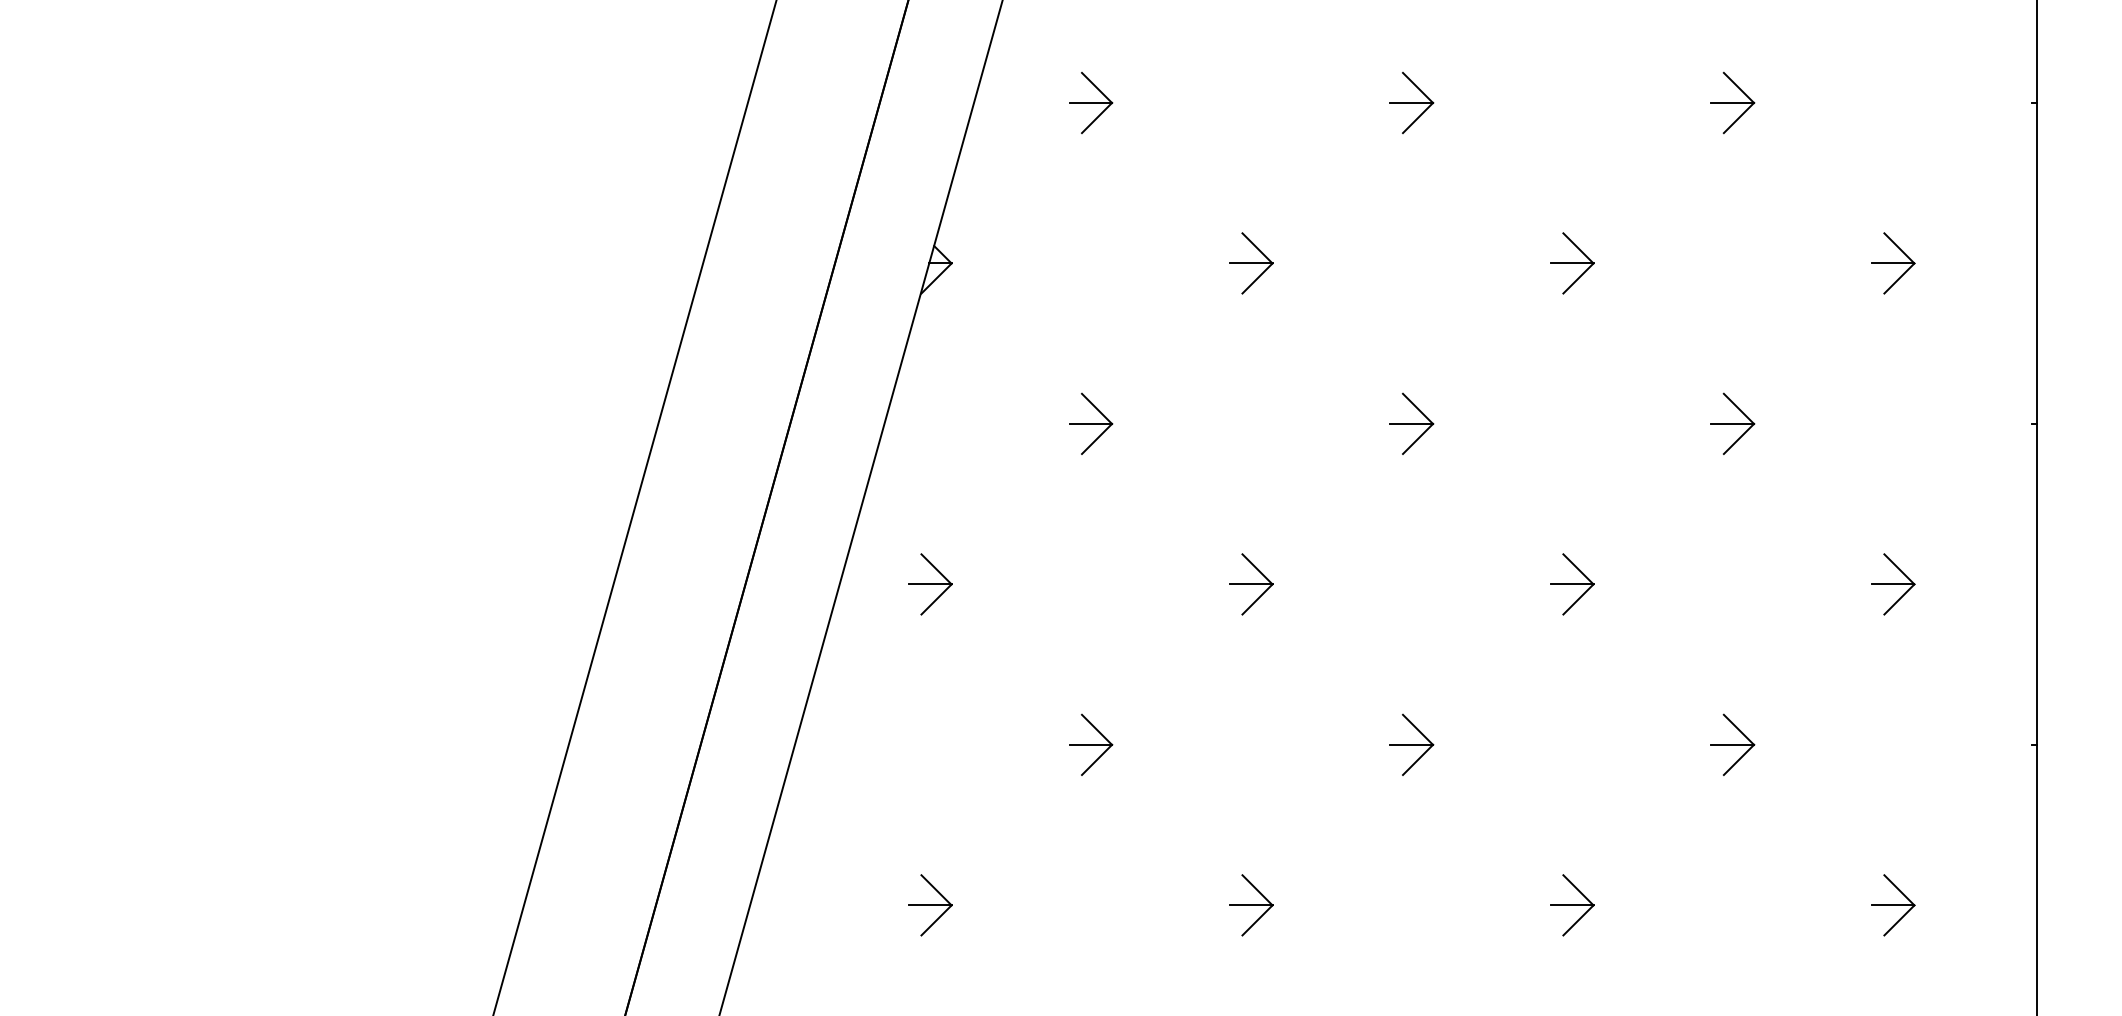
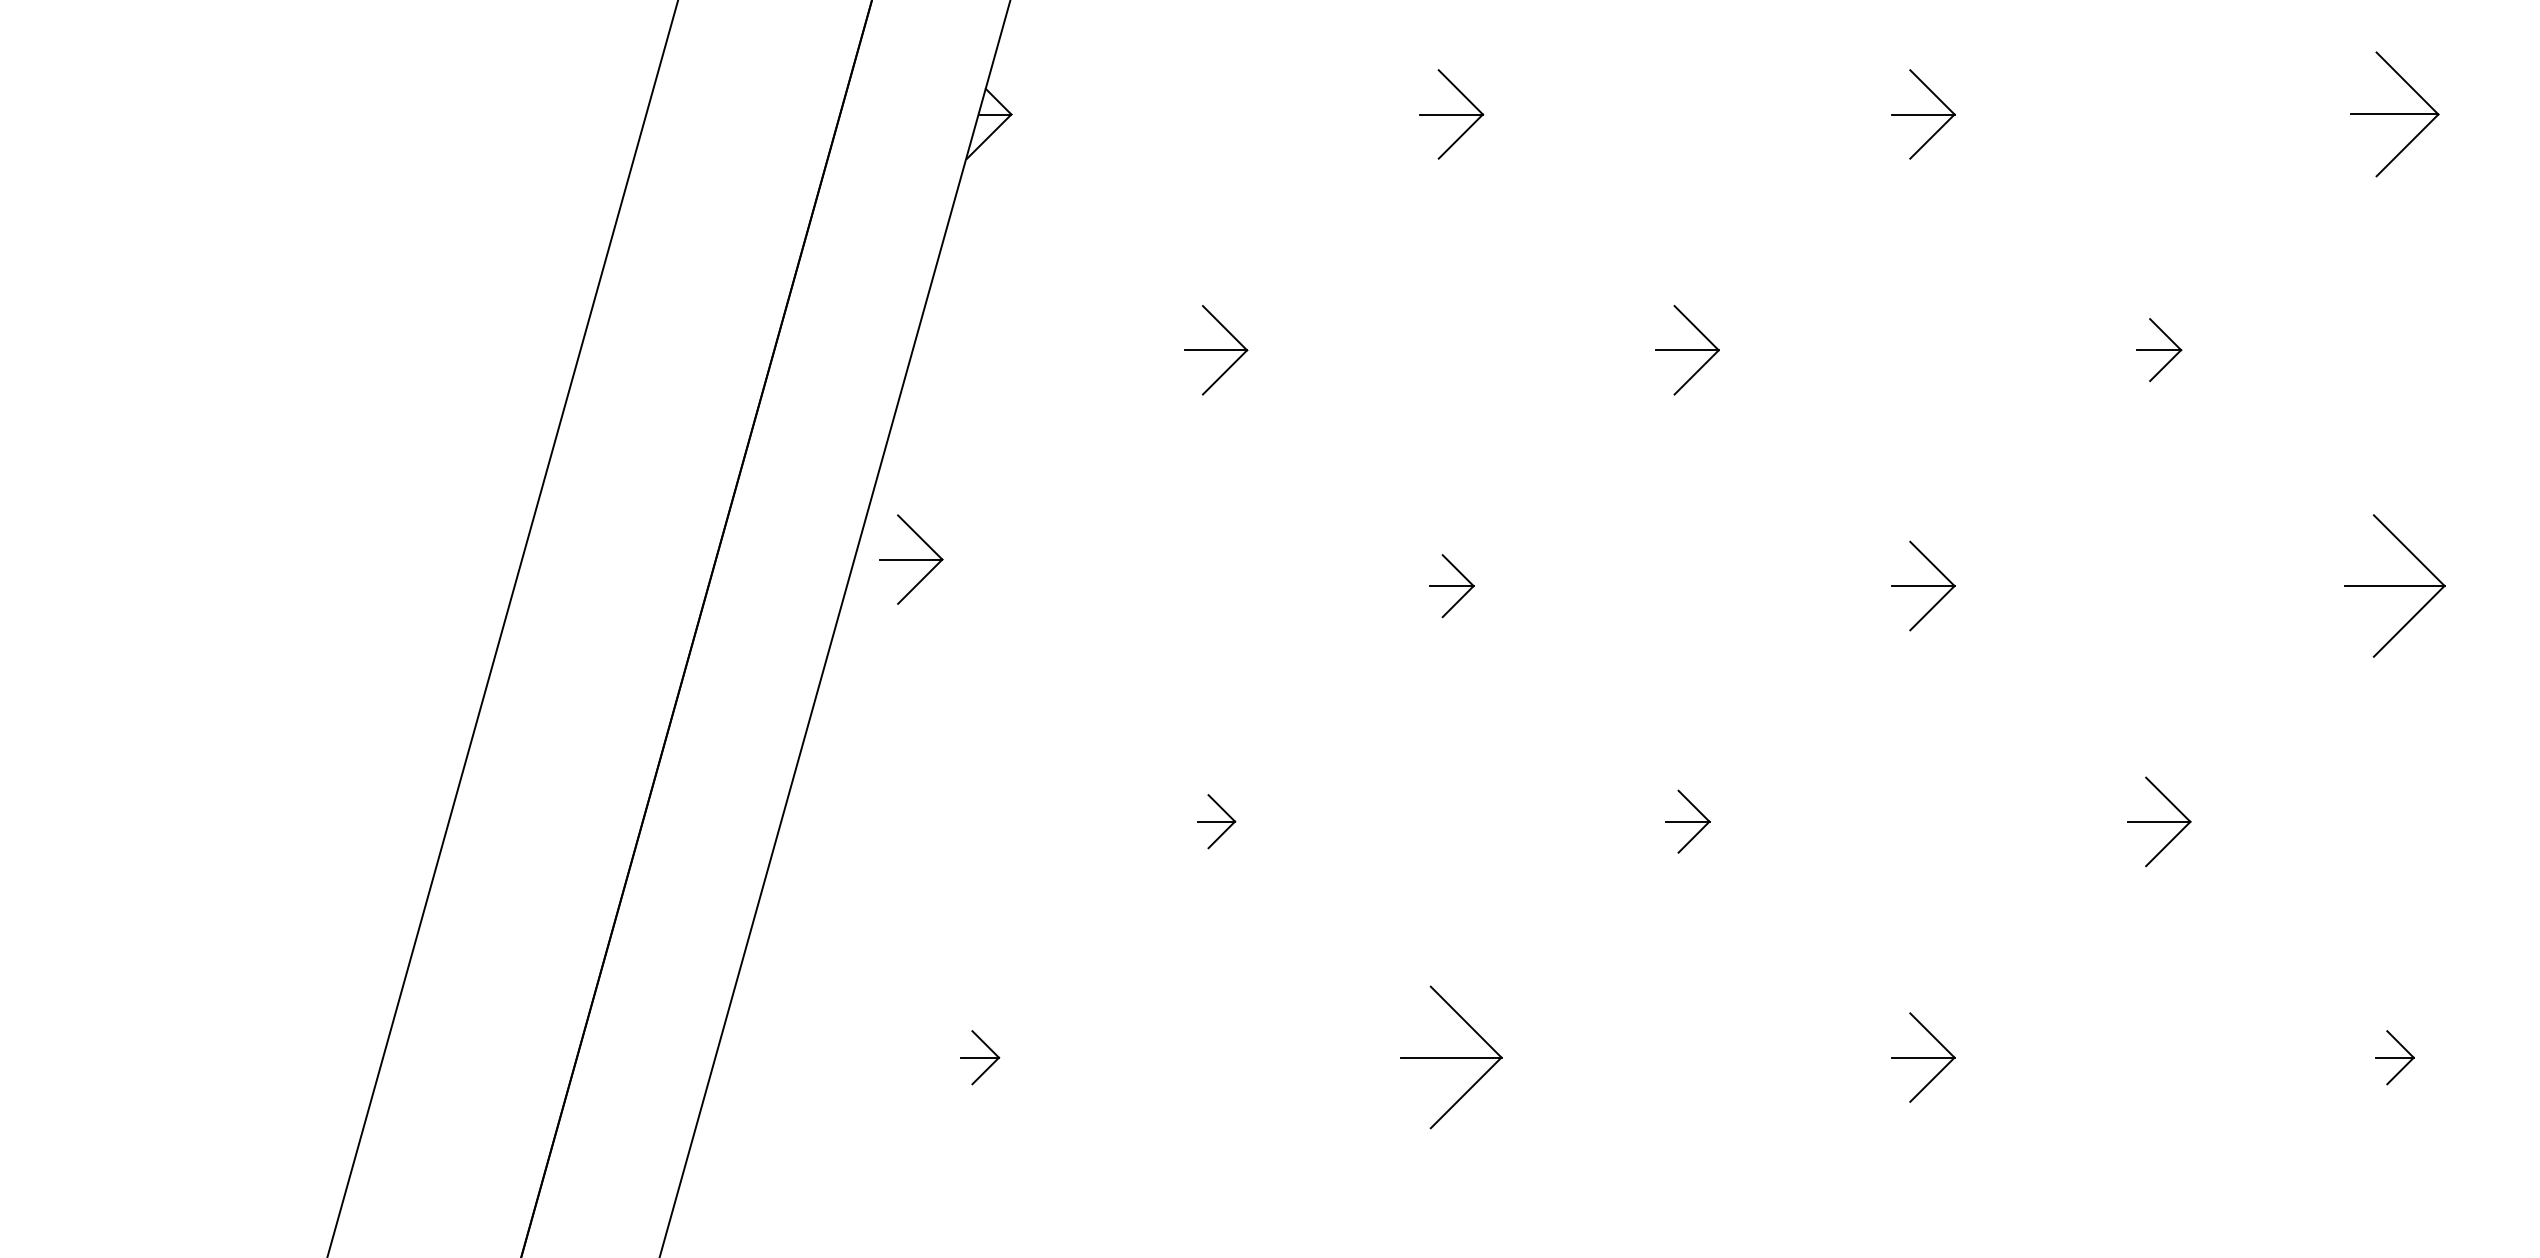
part: (1893, 263) -> (2395, 114), size x1.4
part: (1732, 423) -> (2158, 349), size x0.7
part: (930, 584) -> (911, 559), moved
part: (1251, 584) -> (1452, 586), size x0.7
part: (1893, 584) -> (2395, 586), size x1.6
part: (1091, 744) -> (1216, 821), size x0.6
part: (1411, 744) -> (1687, 821), size x0.7
part: (930, 905) -> (980, 1057), size x0.6
part: (1251, 905) -> (1452, 1057), size x1.6
part: (1893, 905) -> (2395, 1057), size x0.6

